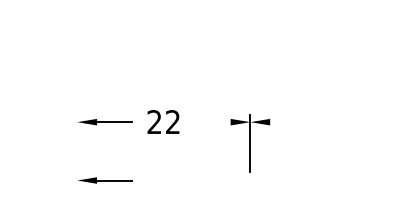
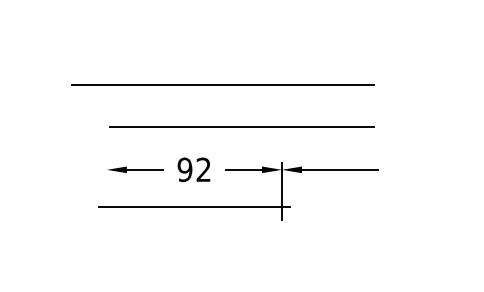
line: (192, 38) -> (223, 85), added
line: (210, 80) -> (241, 127), added
text: (153, 121) -> (184, 169), 22 -> 92
line: (213, 121) -> (244, 169), added
line: (307, 121) -> (339, 169), added
line: (163, 158) -> (194, 206), added
part: (105, 180) -> (135, 228), removed

